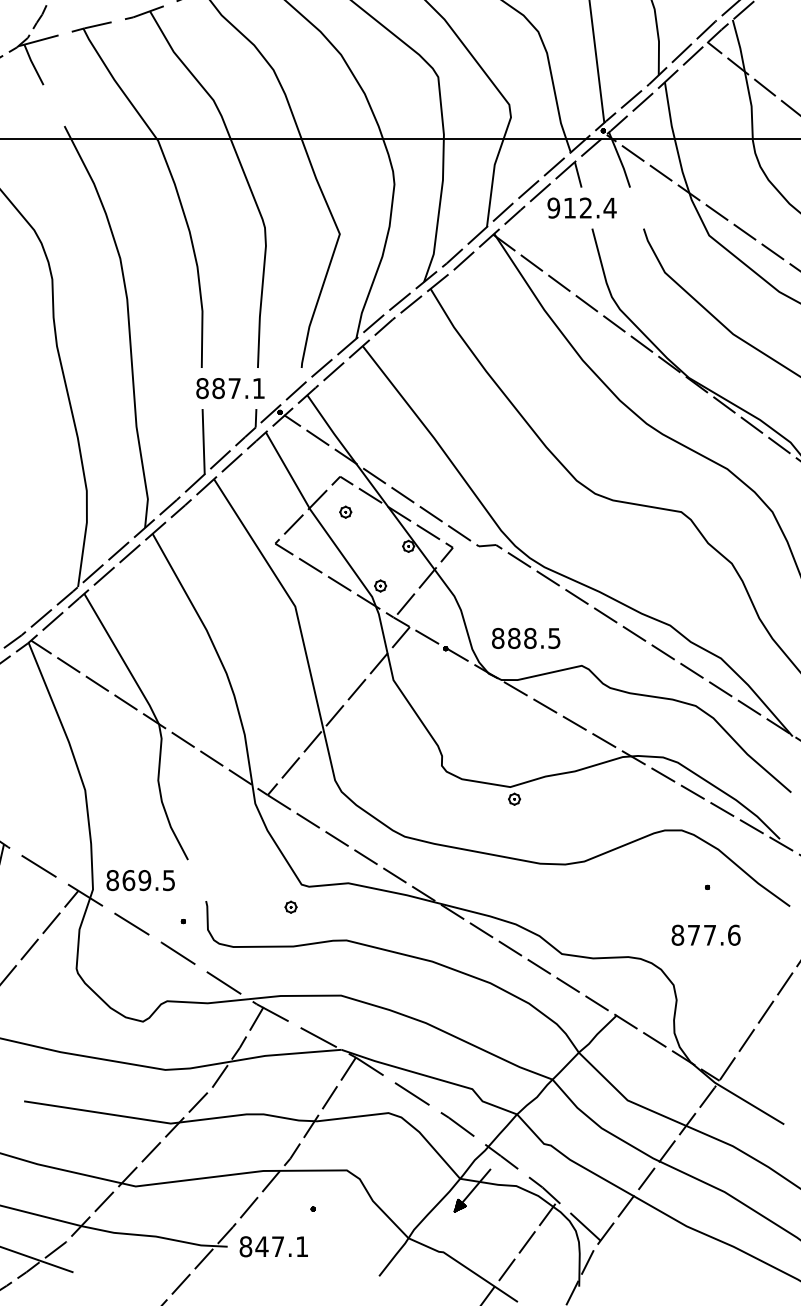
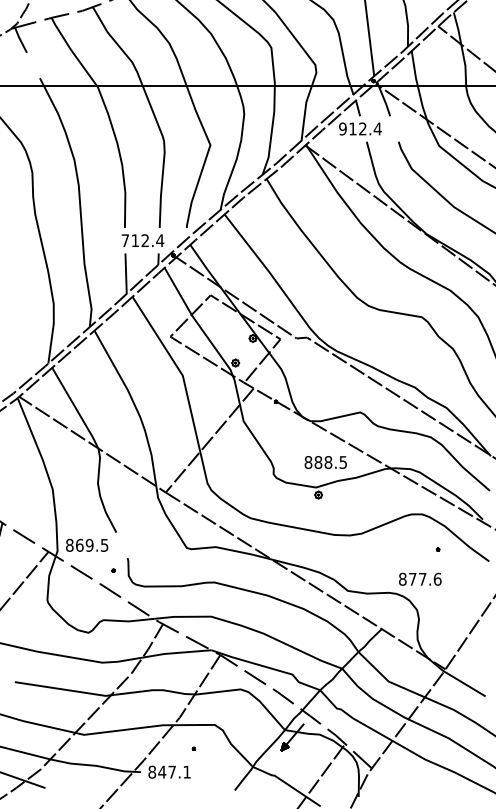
text: (230, 388) -> (142, 240), 887.1 -> 712.4
part: (344, 510) -> (213, 316), removed
text: (525, 638) -> (325, 462), moved
part: (289, 906) -> (179, 561), removed
text: (706, 933) -> (420, 578), moved

